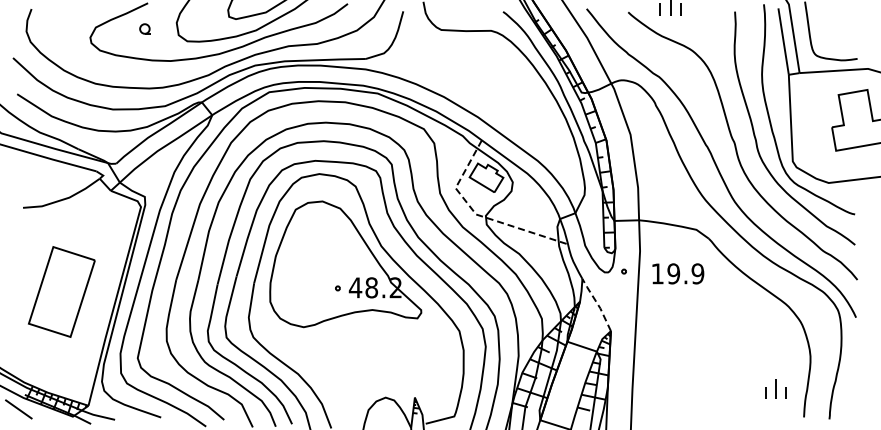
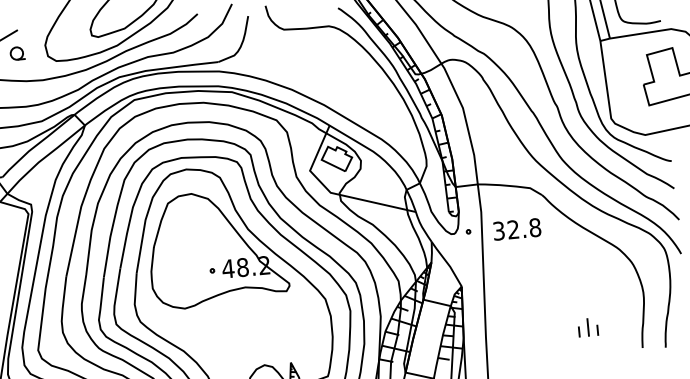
part: (145, 28) -> (17, 53), size x1.43
line: (479, 215) -> (333, 193), dashed -> solid
text: (677, 273) -> (516, 229), 19.9 -> 32.8
line: (597, 304) -> (447, 263), dashed -> solid
part: (775, 388) -> (587, 326), moved

